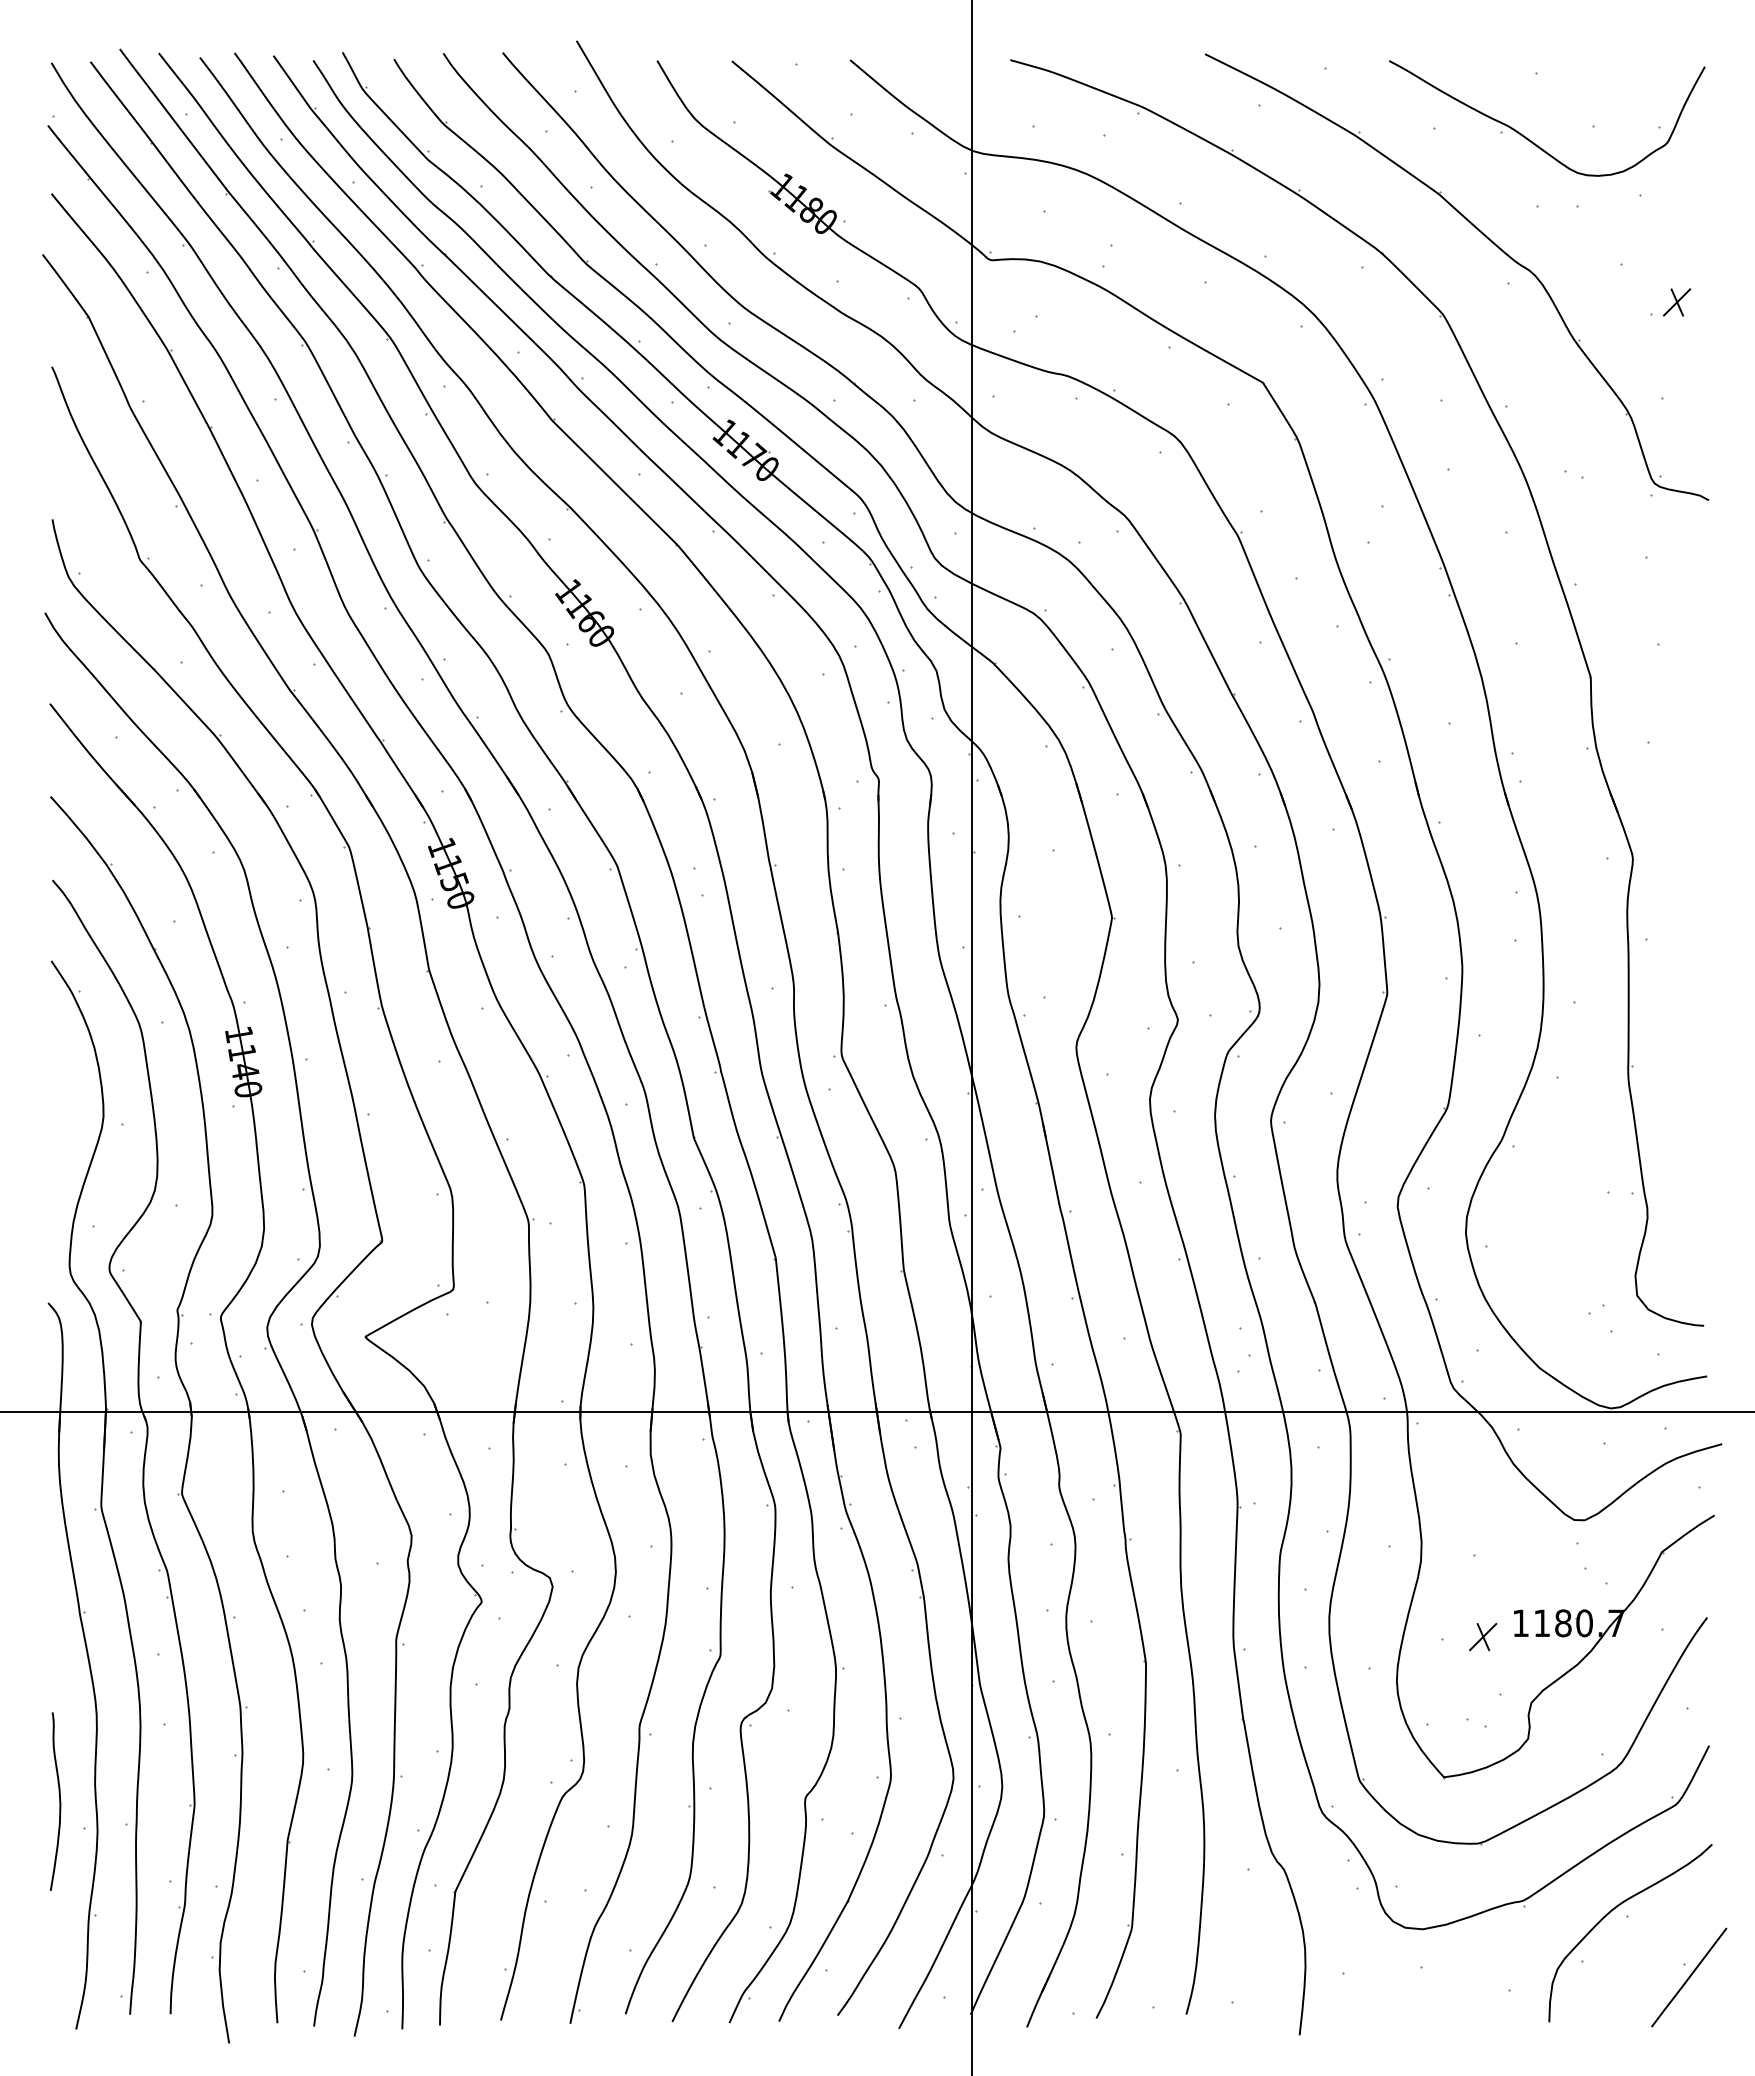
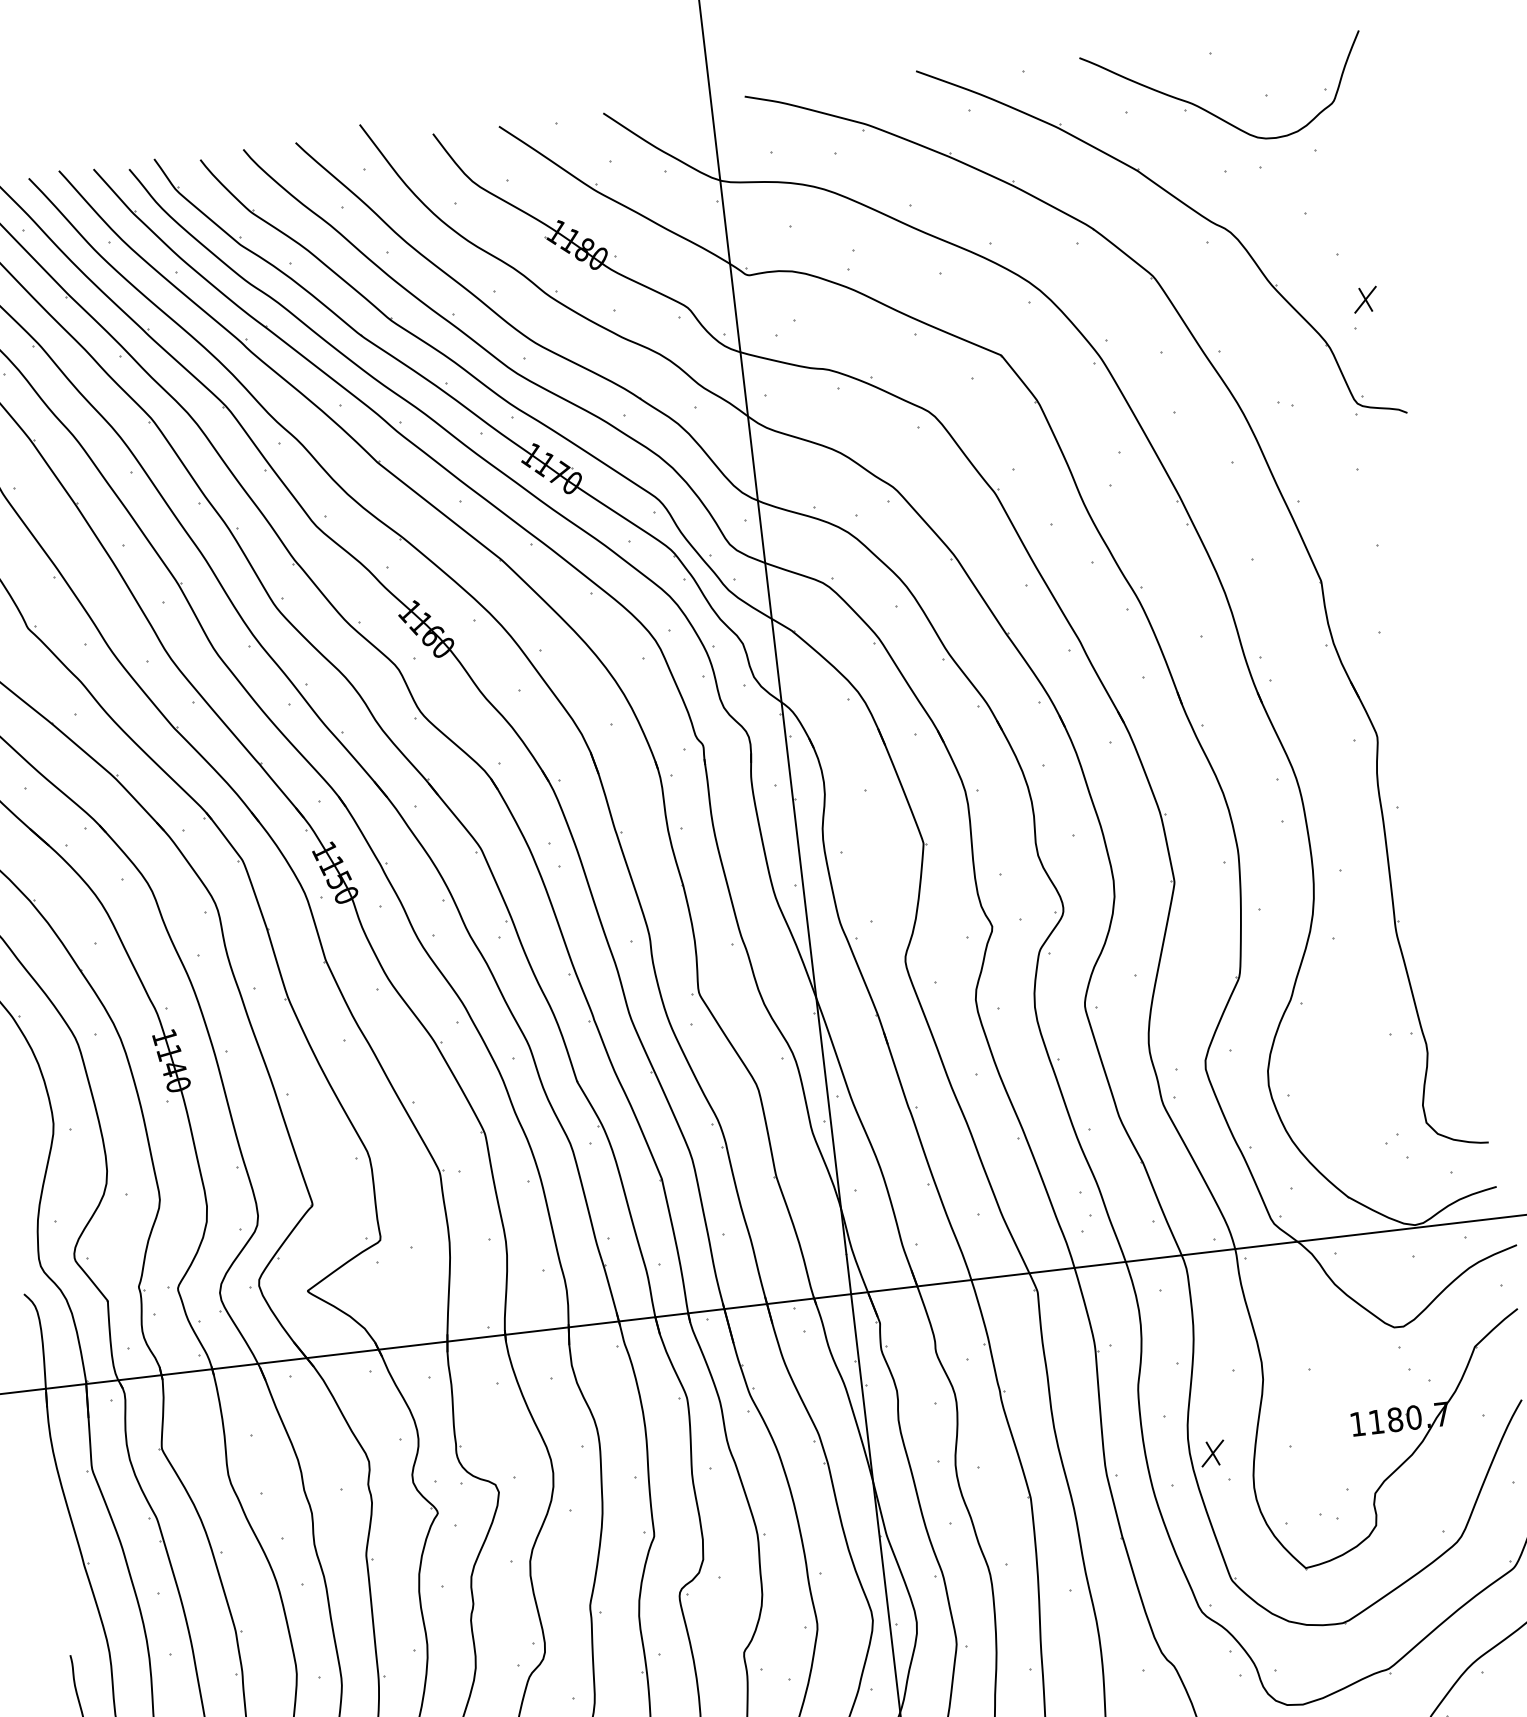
part: (1676, 302) -> (1365, 299), moved
part: (1483, 1636) -> (1213, 1453), moved

